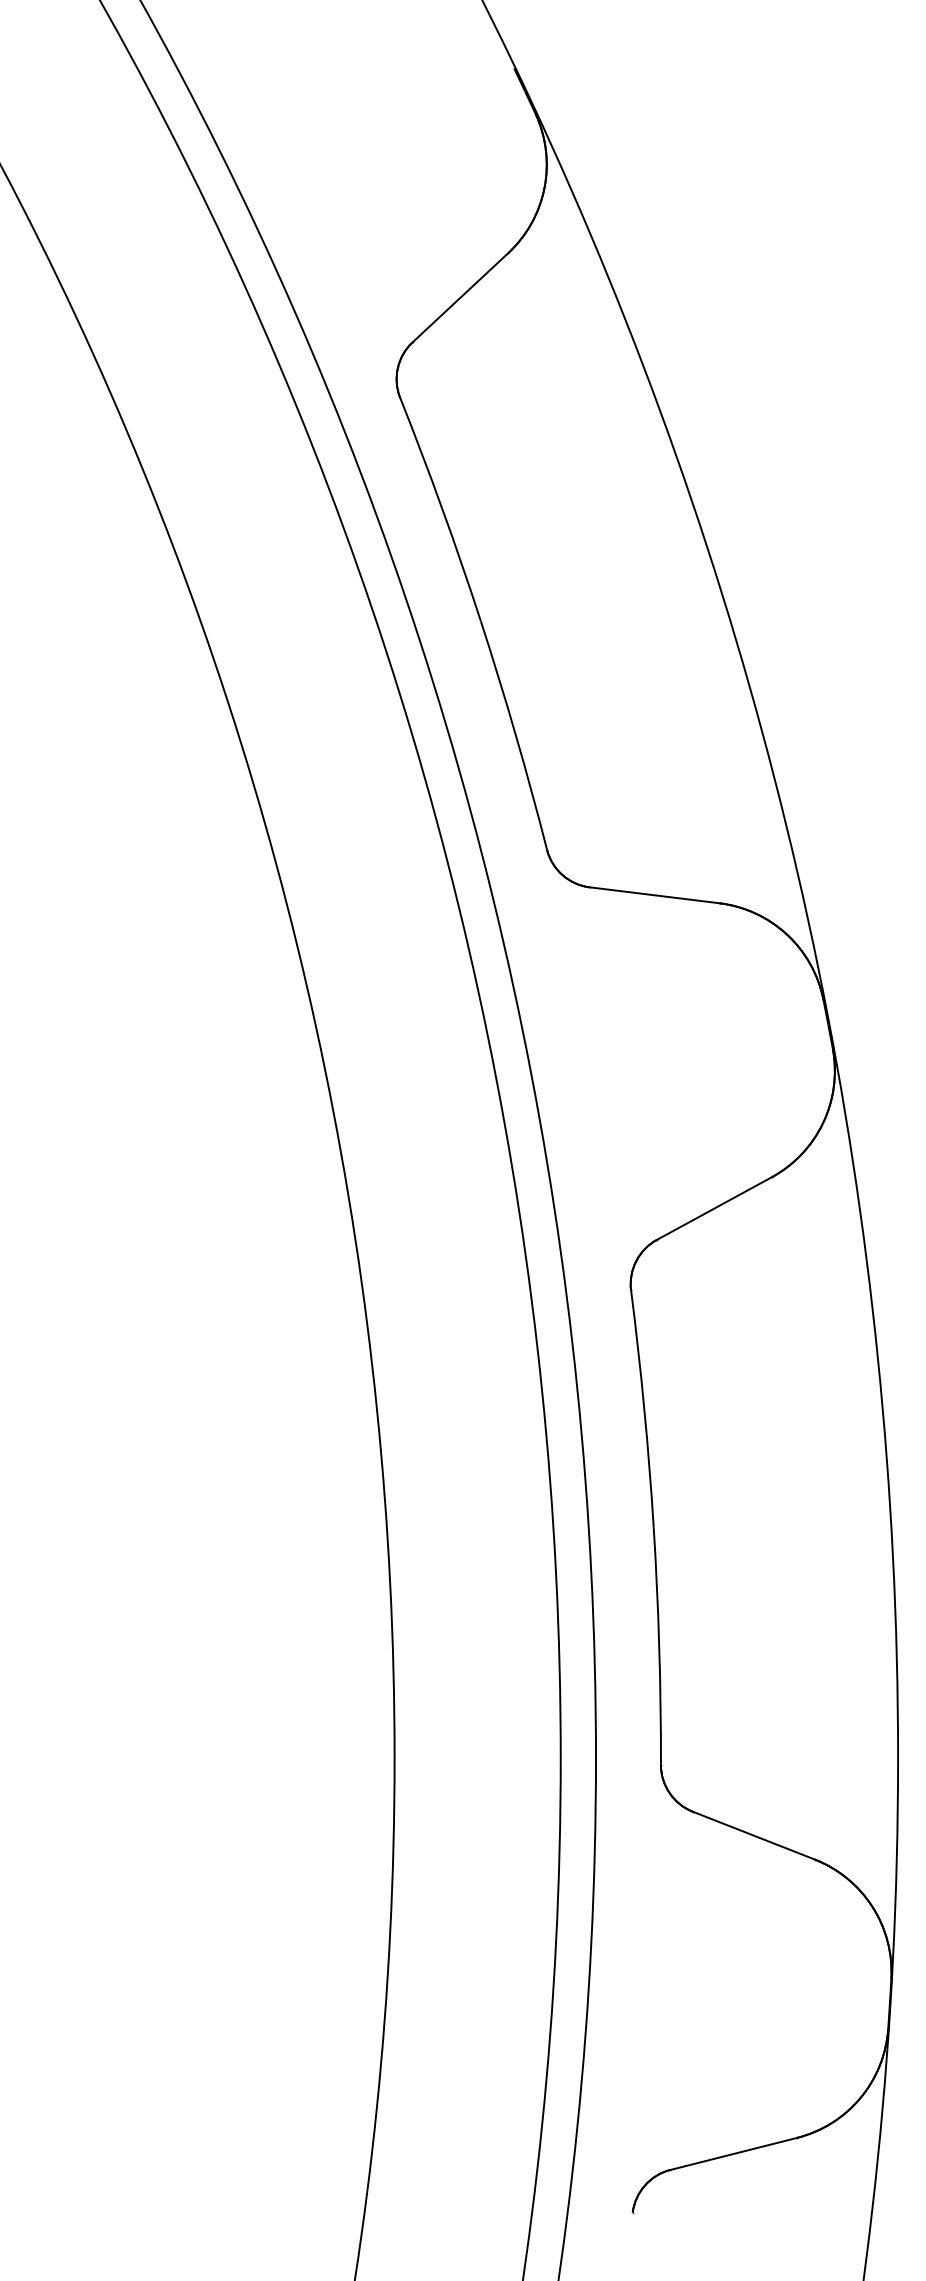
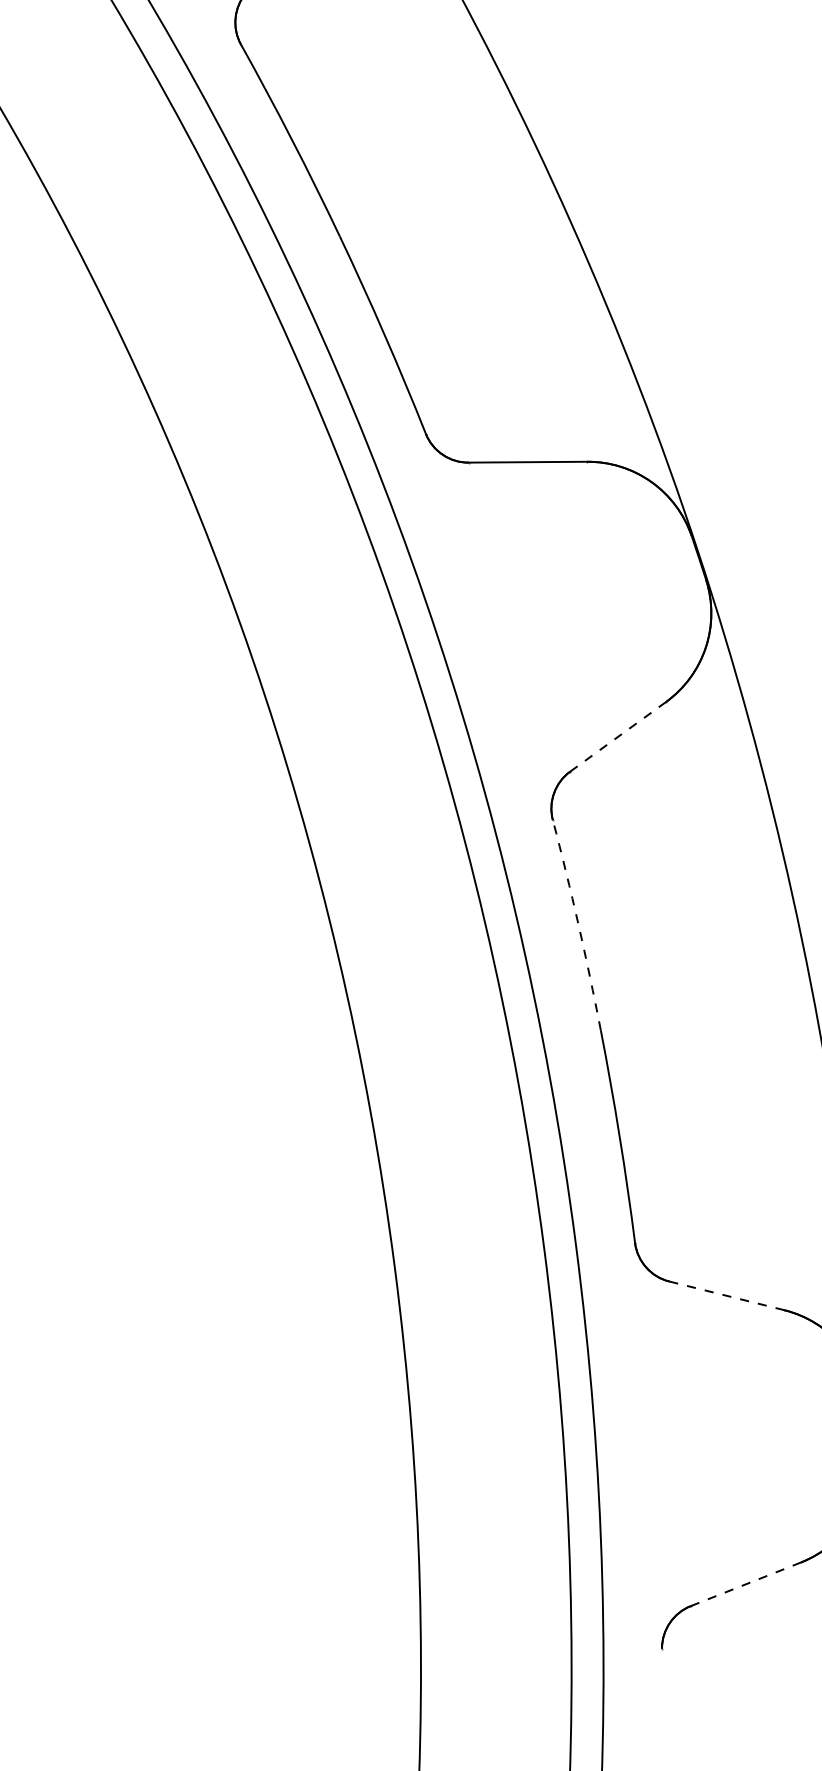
line: (714, 1208) -> (618, 736), solid -> dashed
arc: (644, 1408) -> (578, 924), solid -> dashed
line: (753, 1835) -> (726, 1295), solid -> dashed
line: (734, 2153) -> (746, 1583), solid -> dashed

